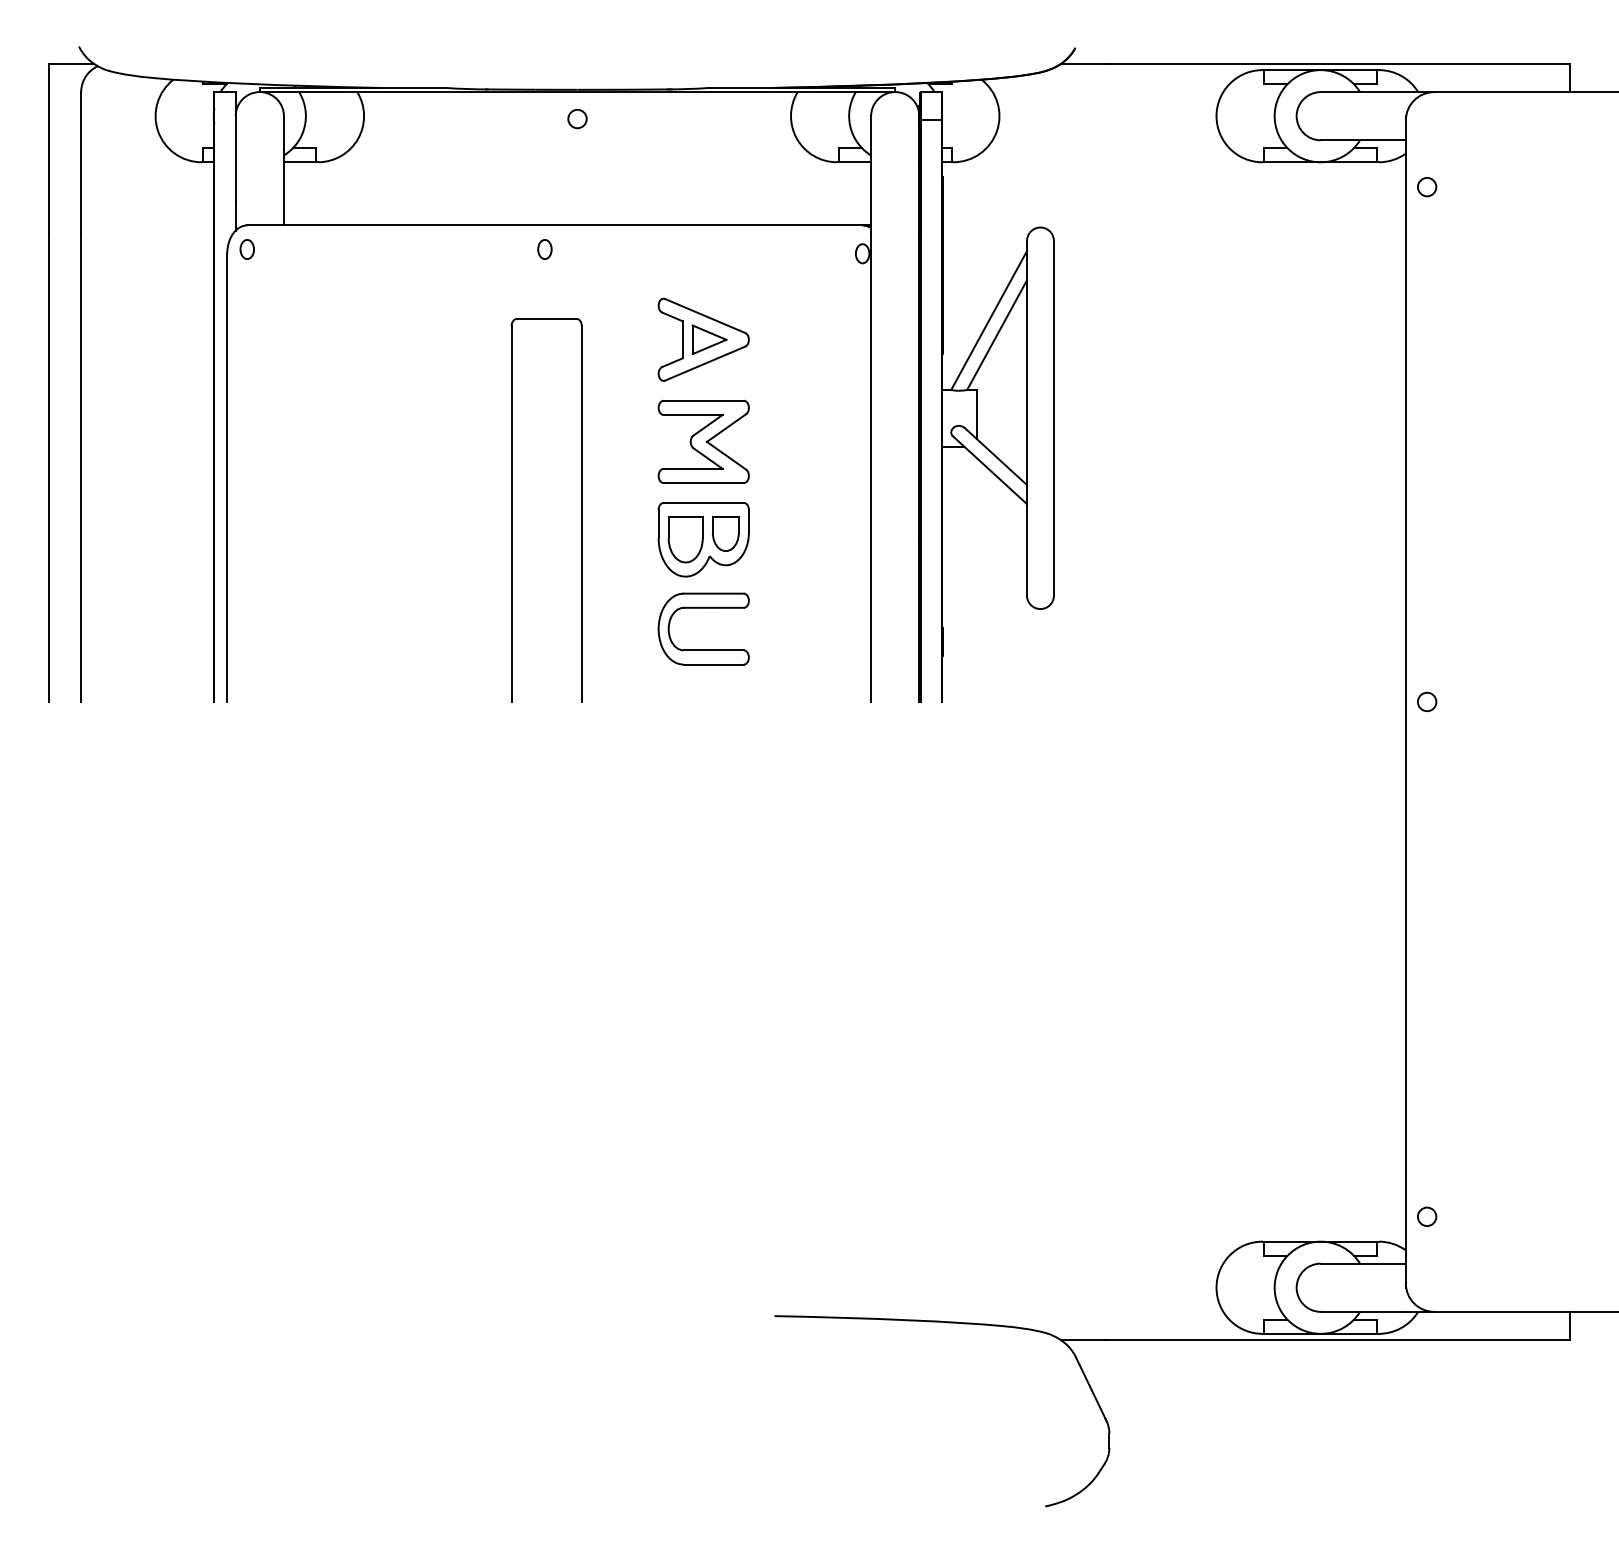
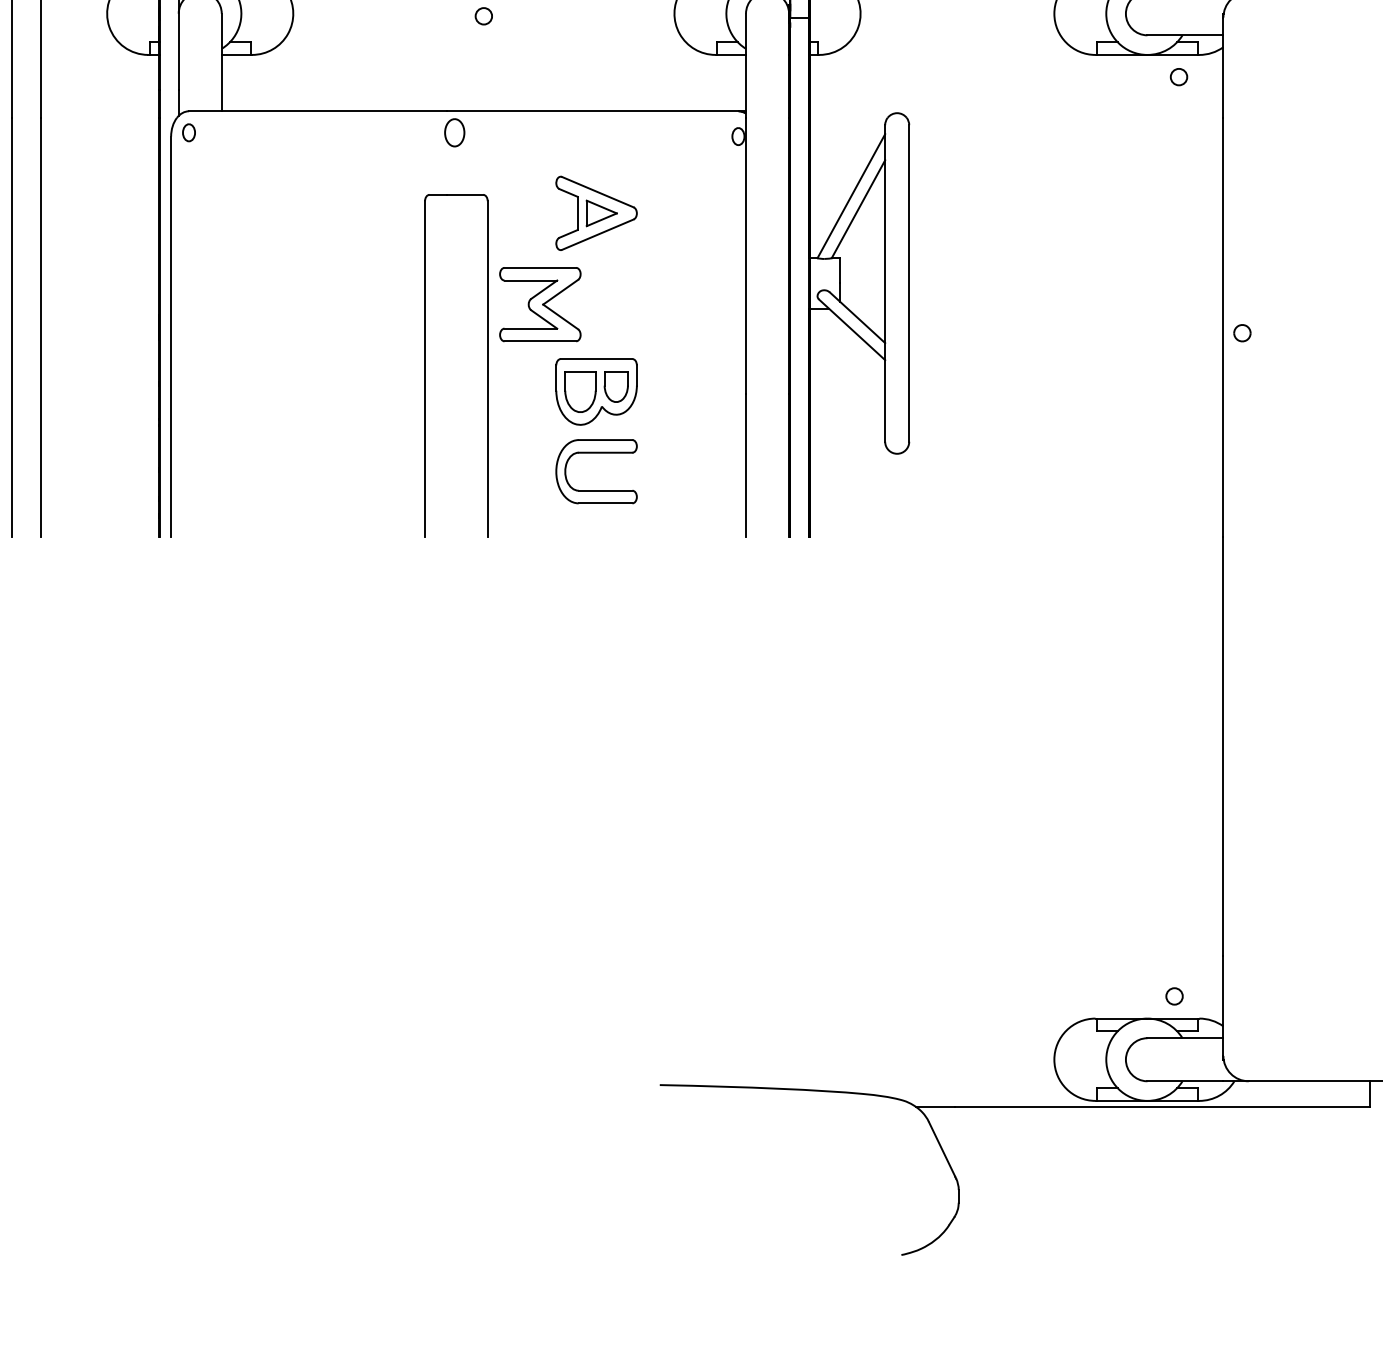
part: (1427, 187) -> (1179, 77), moved
part: (544, 249) -> (454, 132), size x1.6
part: (703, 441) -> (540, 304), moved
part: (1427, 701) -> (1242, 332), moved
part: (1427, 1216) -> (1174, 996), moved

